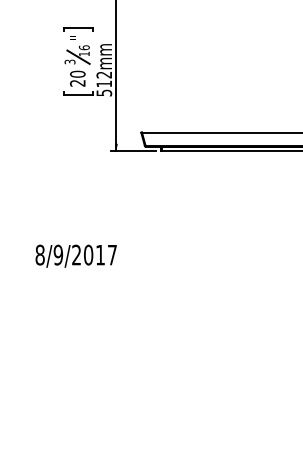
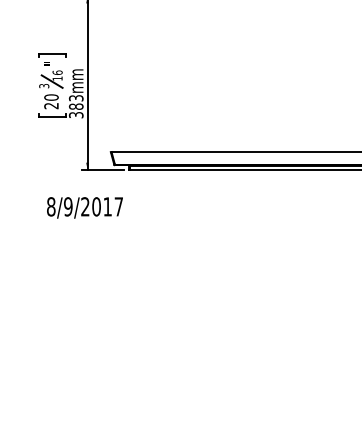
text: (103, 83) -> (75, 106), 512mm -> 383mm
text: (75, 255) -> (84, 207), moved

